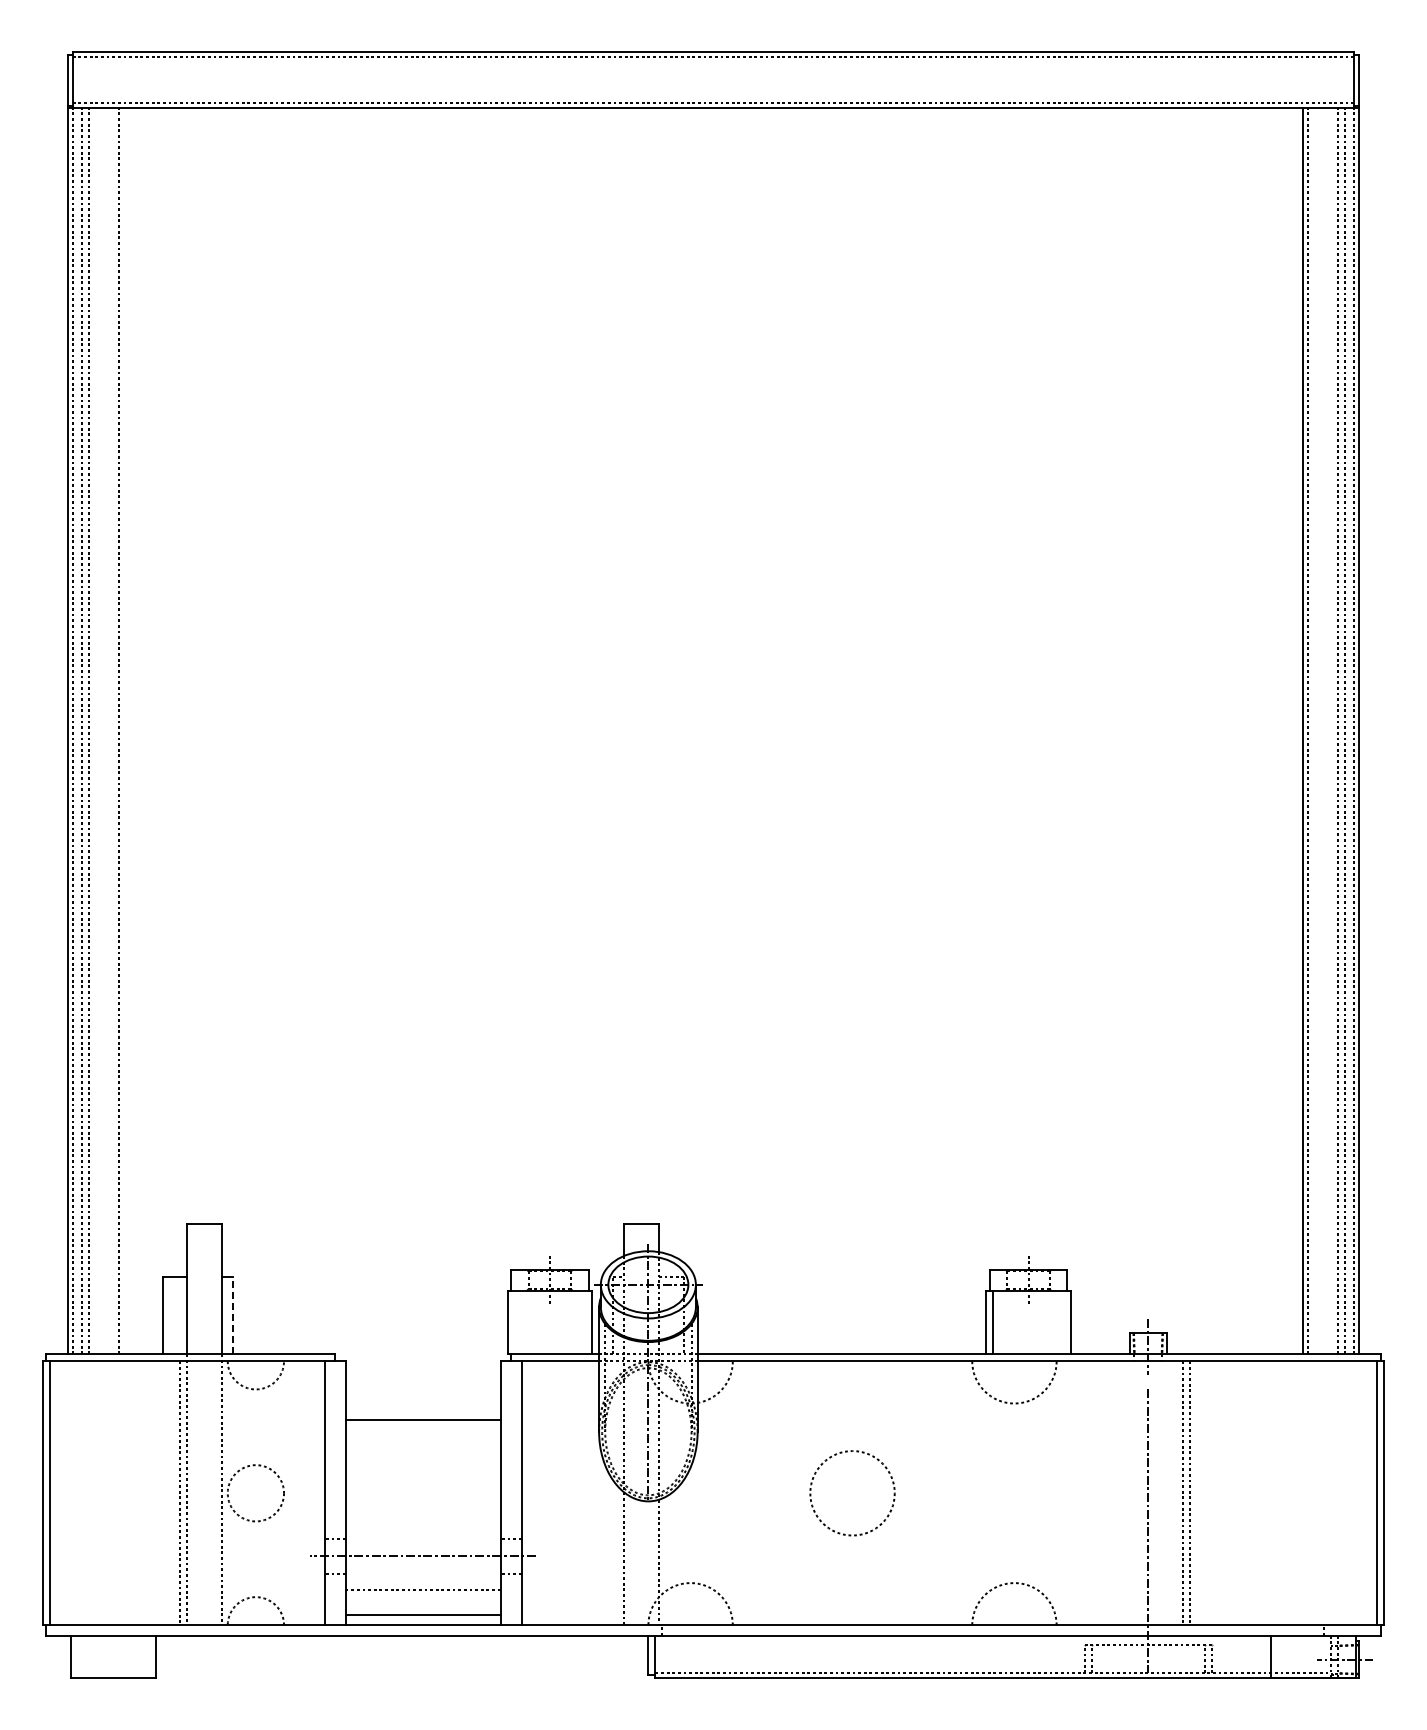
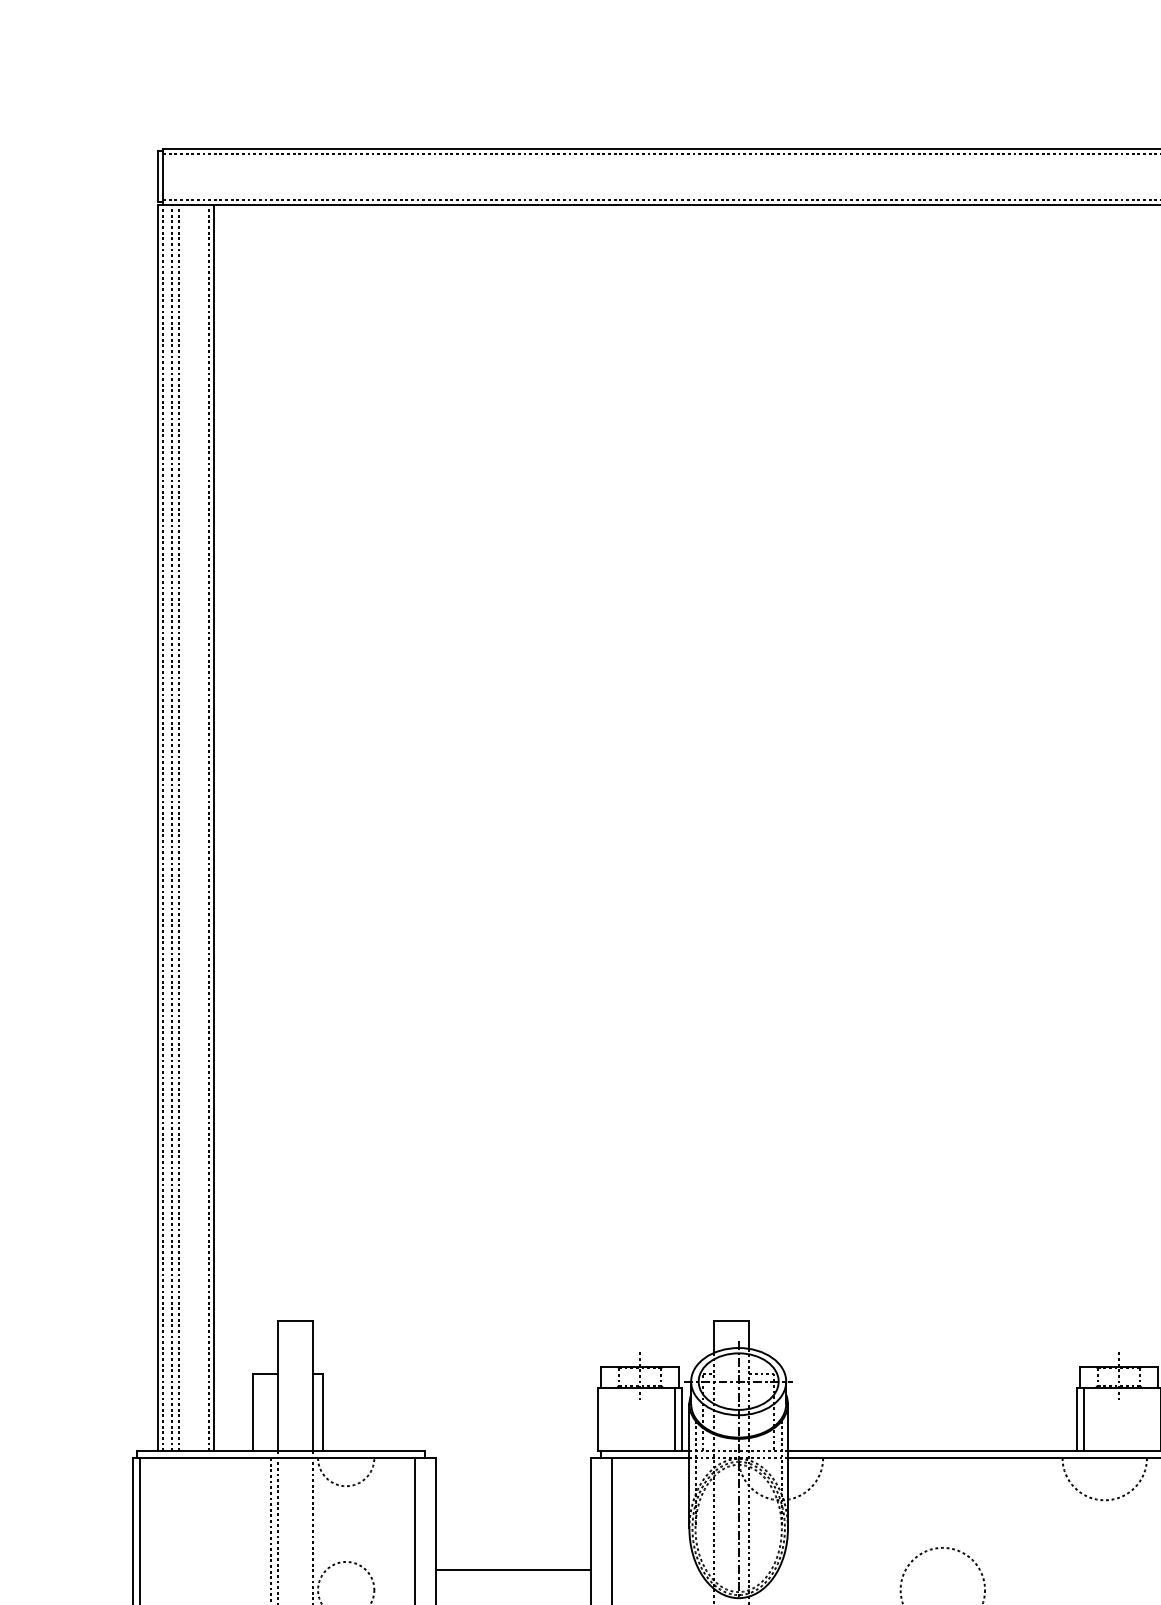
line: (123, 731) -> (213, 828), added
line: (233, 1315) -> (323, 1412), dashed -> solid
line: (585, 1322) -> (675, 1419), added
line: (422, 1420) -> (512, 1570), moved

